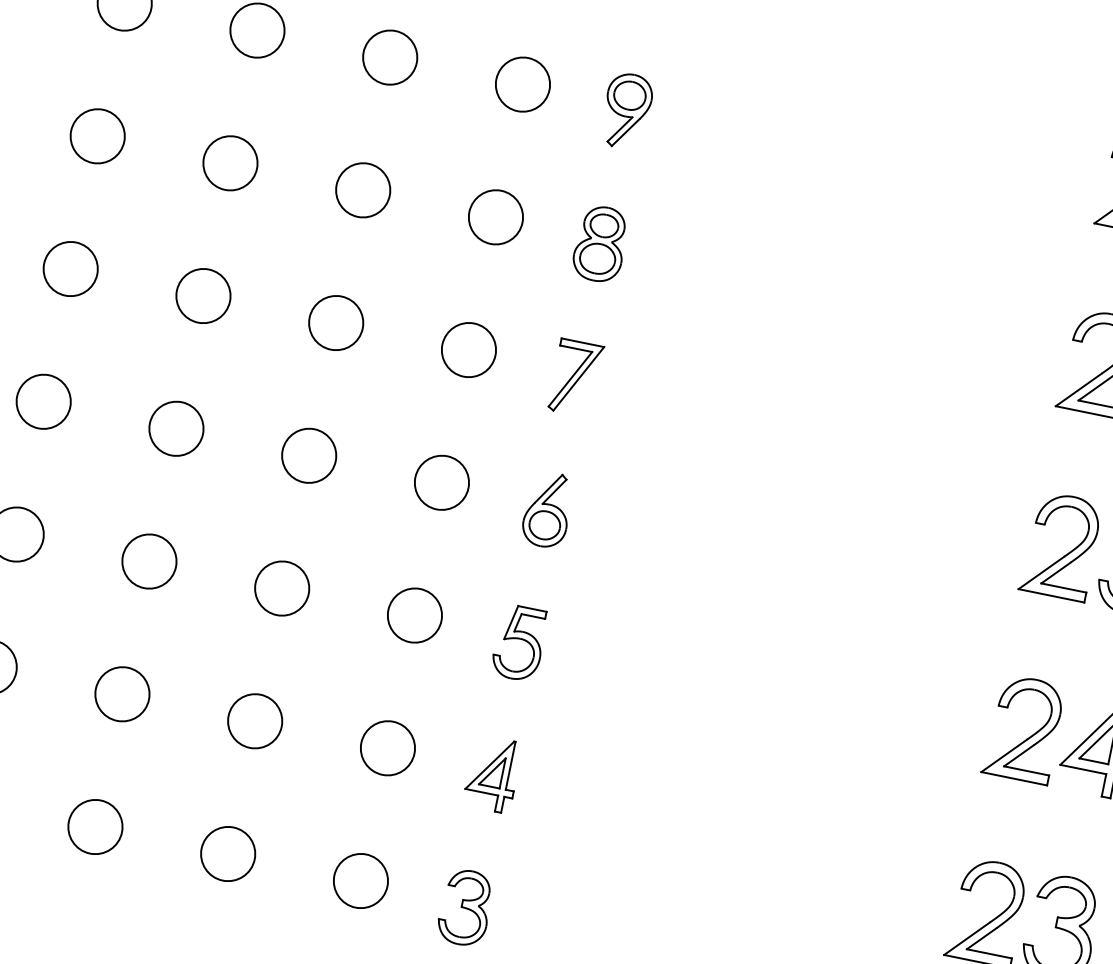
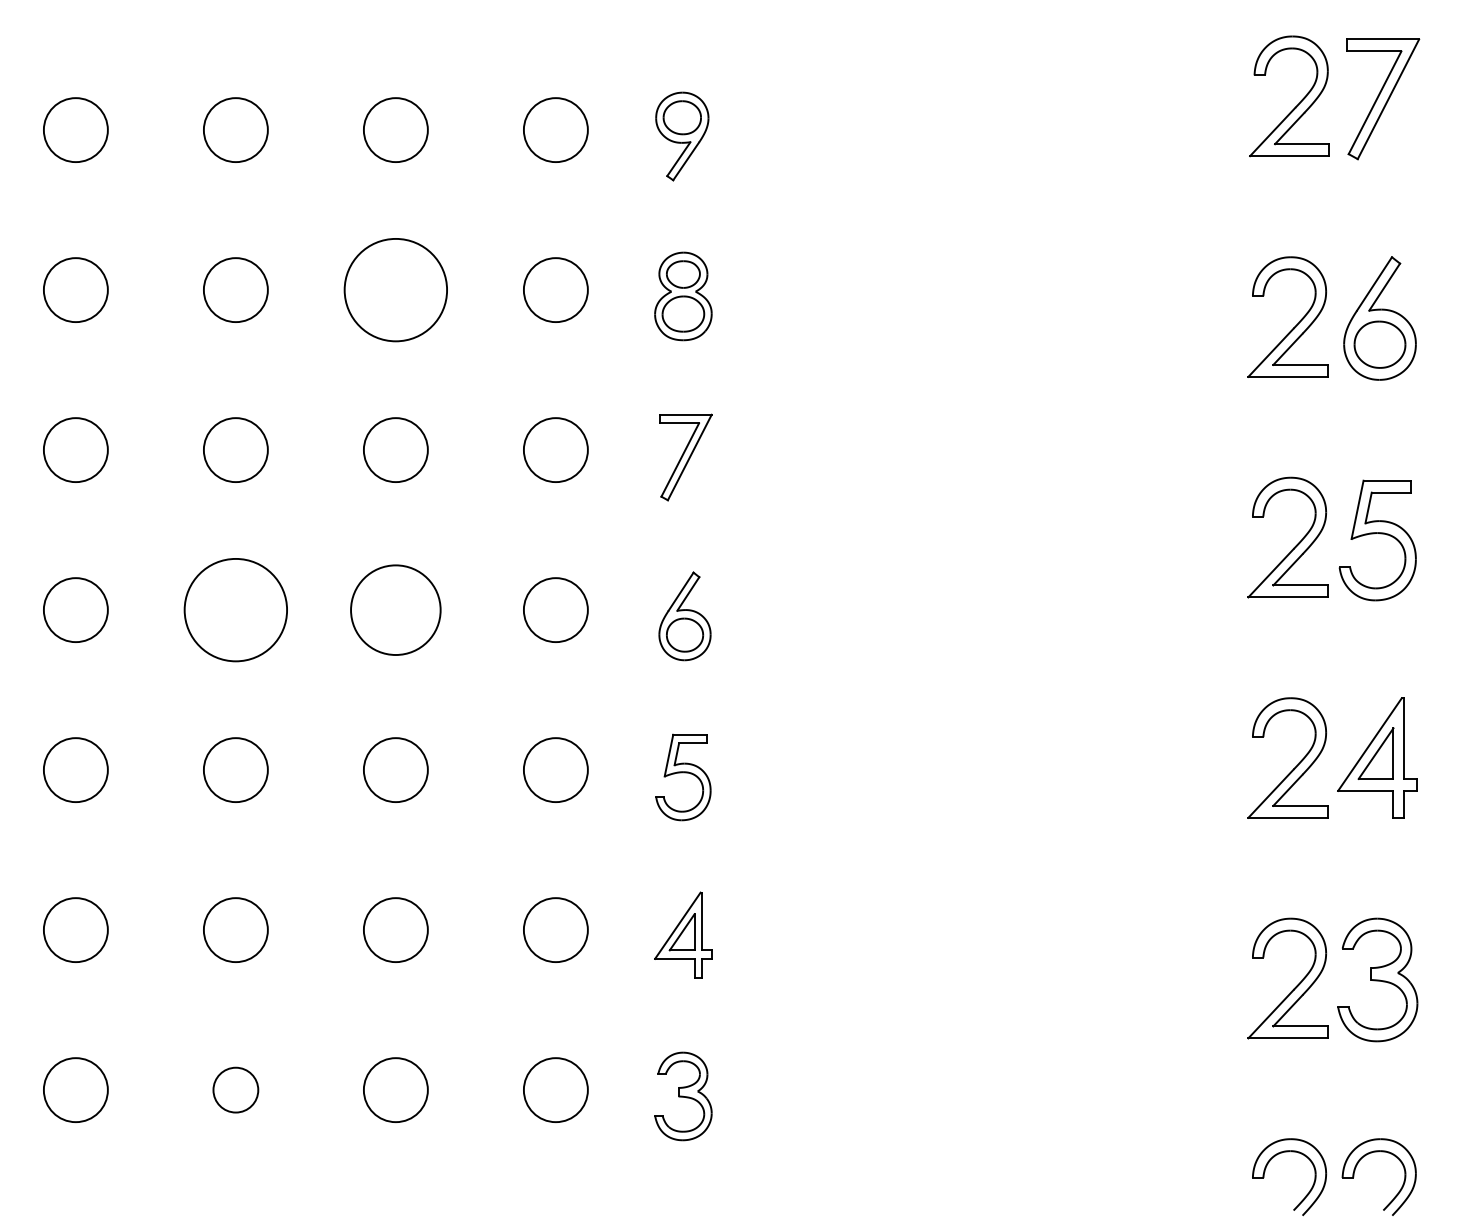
circle: (362, 190) -> (395, 290), size x1.6
circle: (176, 429) -> (235, 610), size x1.6
circle: (308, 455) -> (395, 609), size x1.4
circle: (95, 827) -> (235, 1090), size x0.7

